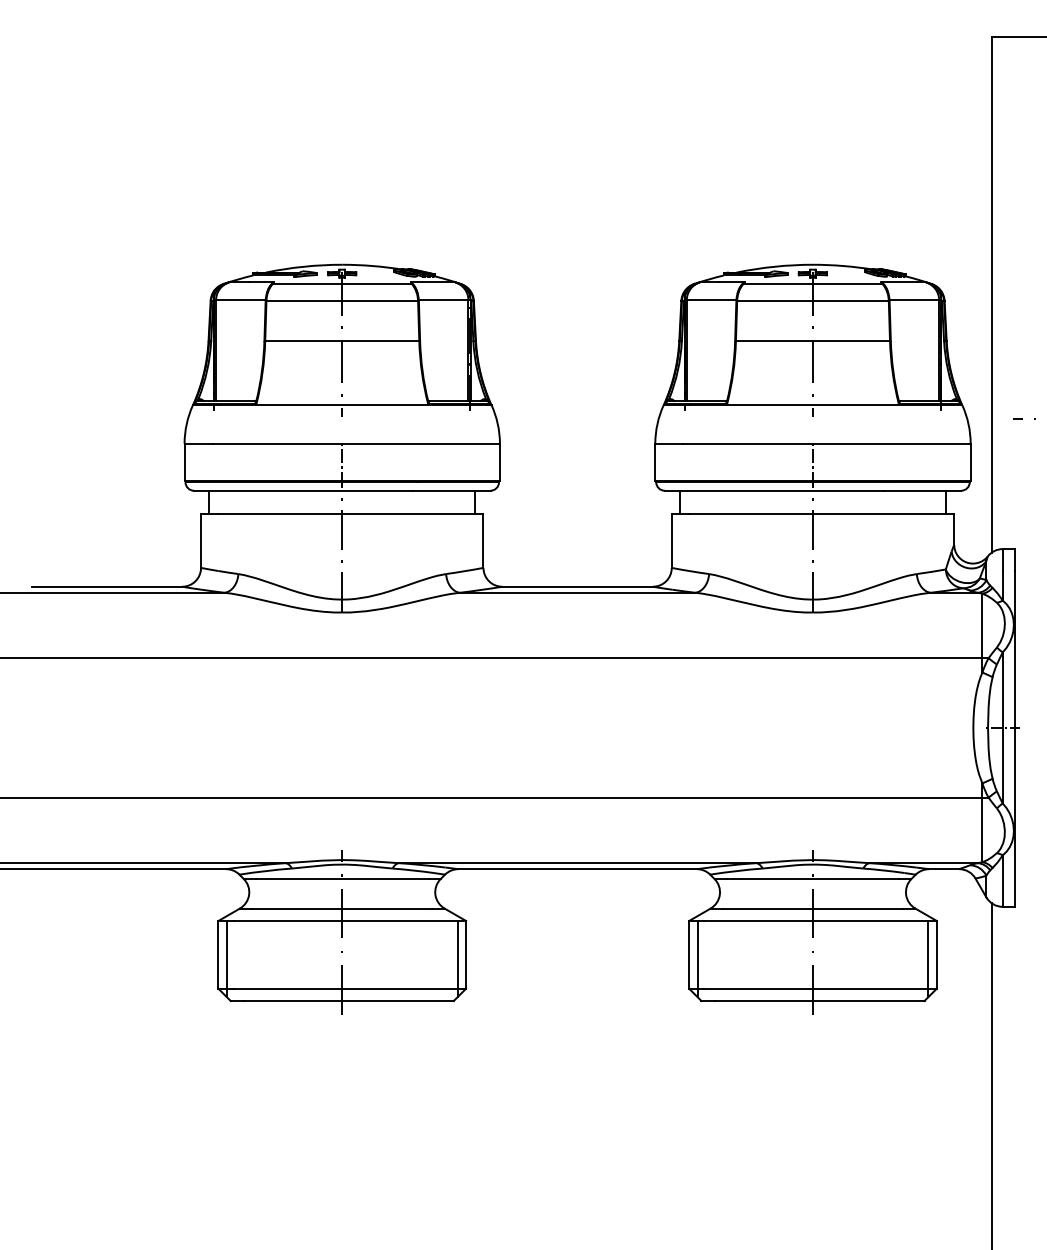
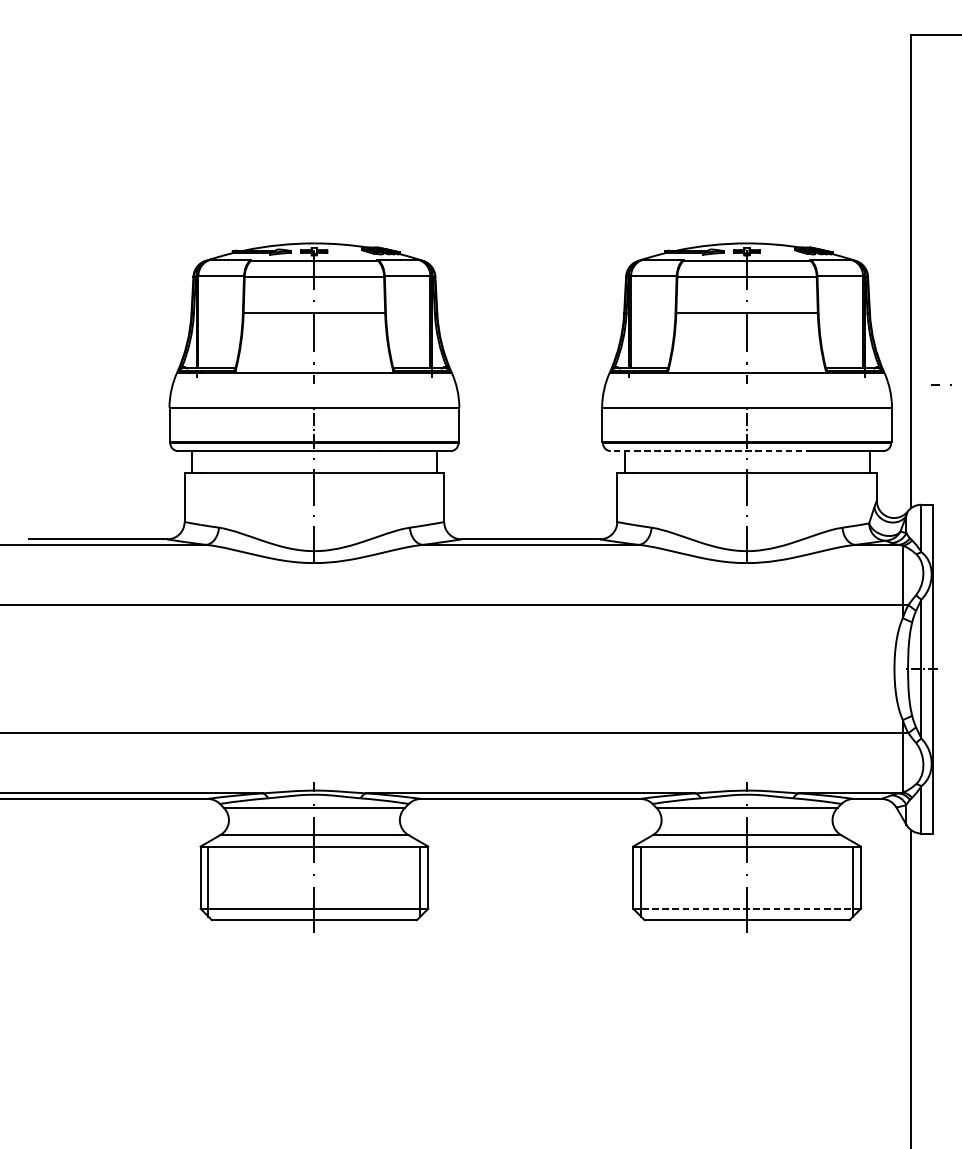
line: (774, 490) -> (711, 450), solid -> dashed
line: (820, 988) -> (753, 908), solid -> dashed

